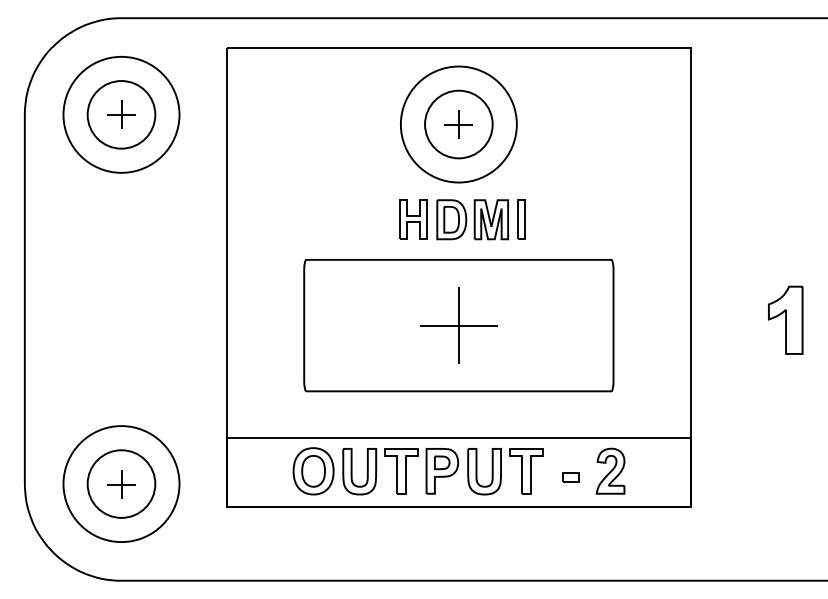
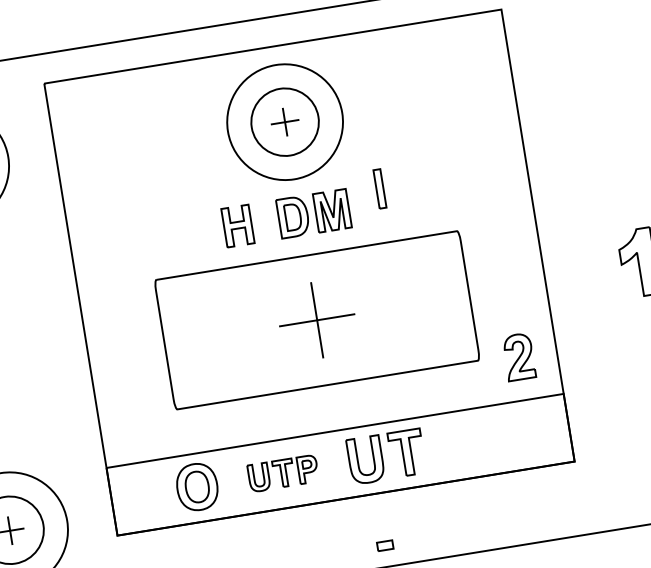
part: (413, 219) -> (237, 225), moved
part: (521, 219) -> (380, 188), moved
part: (610, 470) -> (518, 356), moved
part: (400, 471) -> (282, 473), size x0.6
part: (570, 477) -> (384, 545), moved

